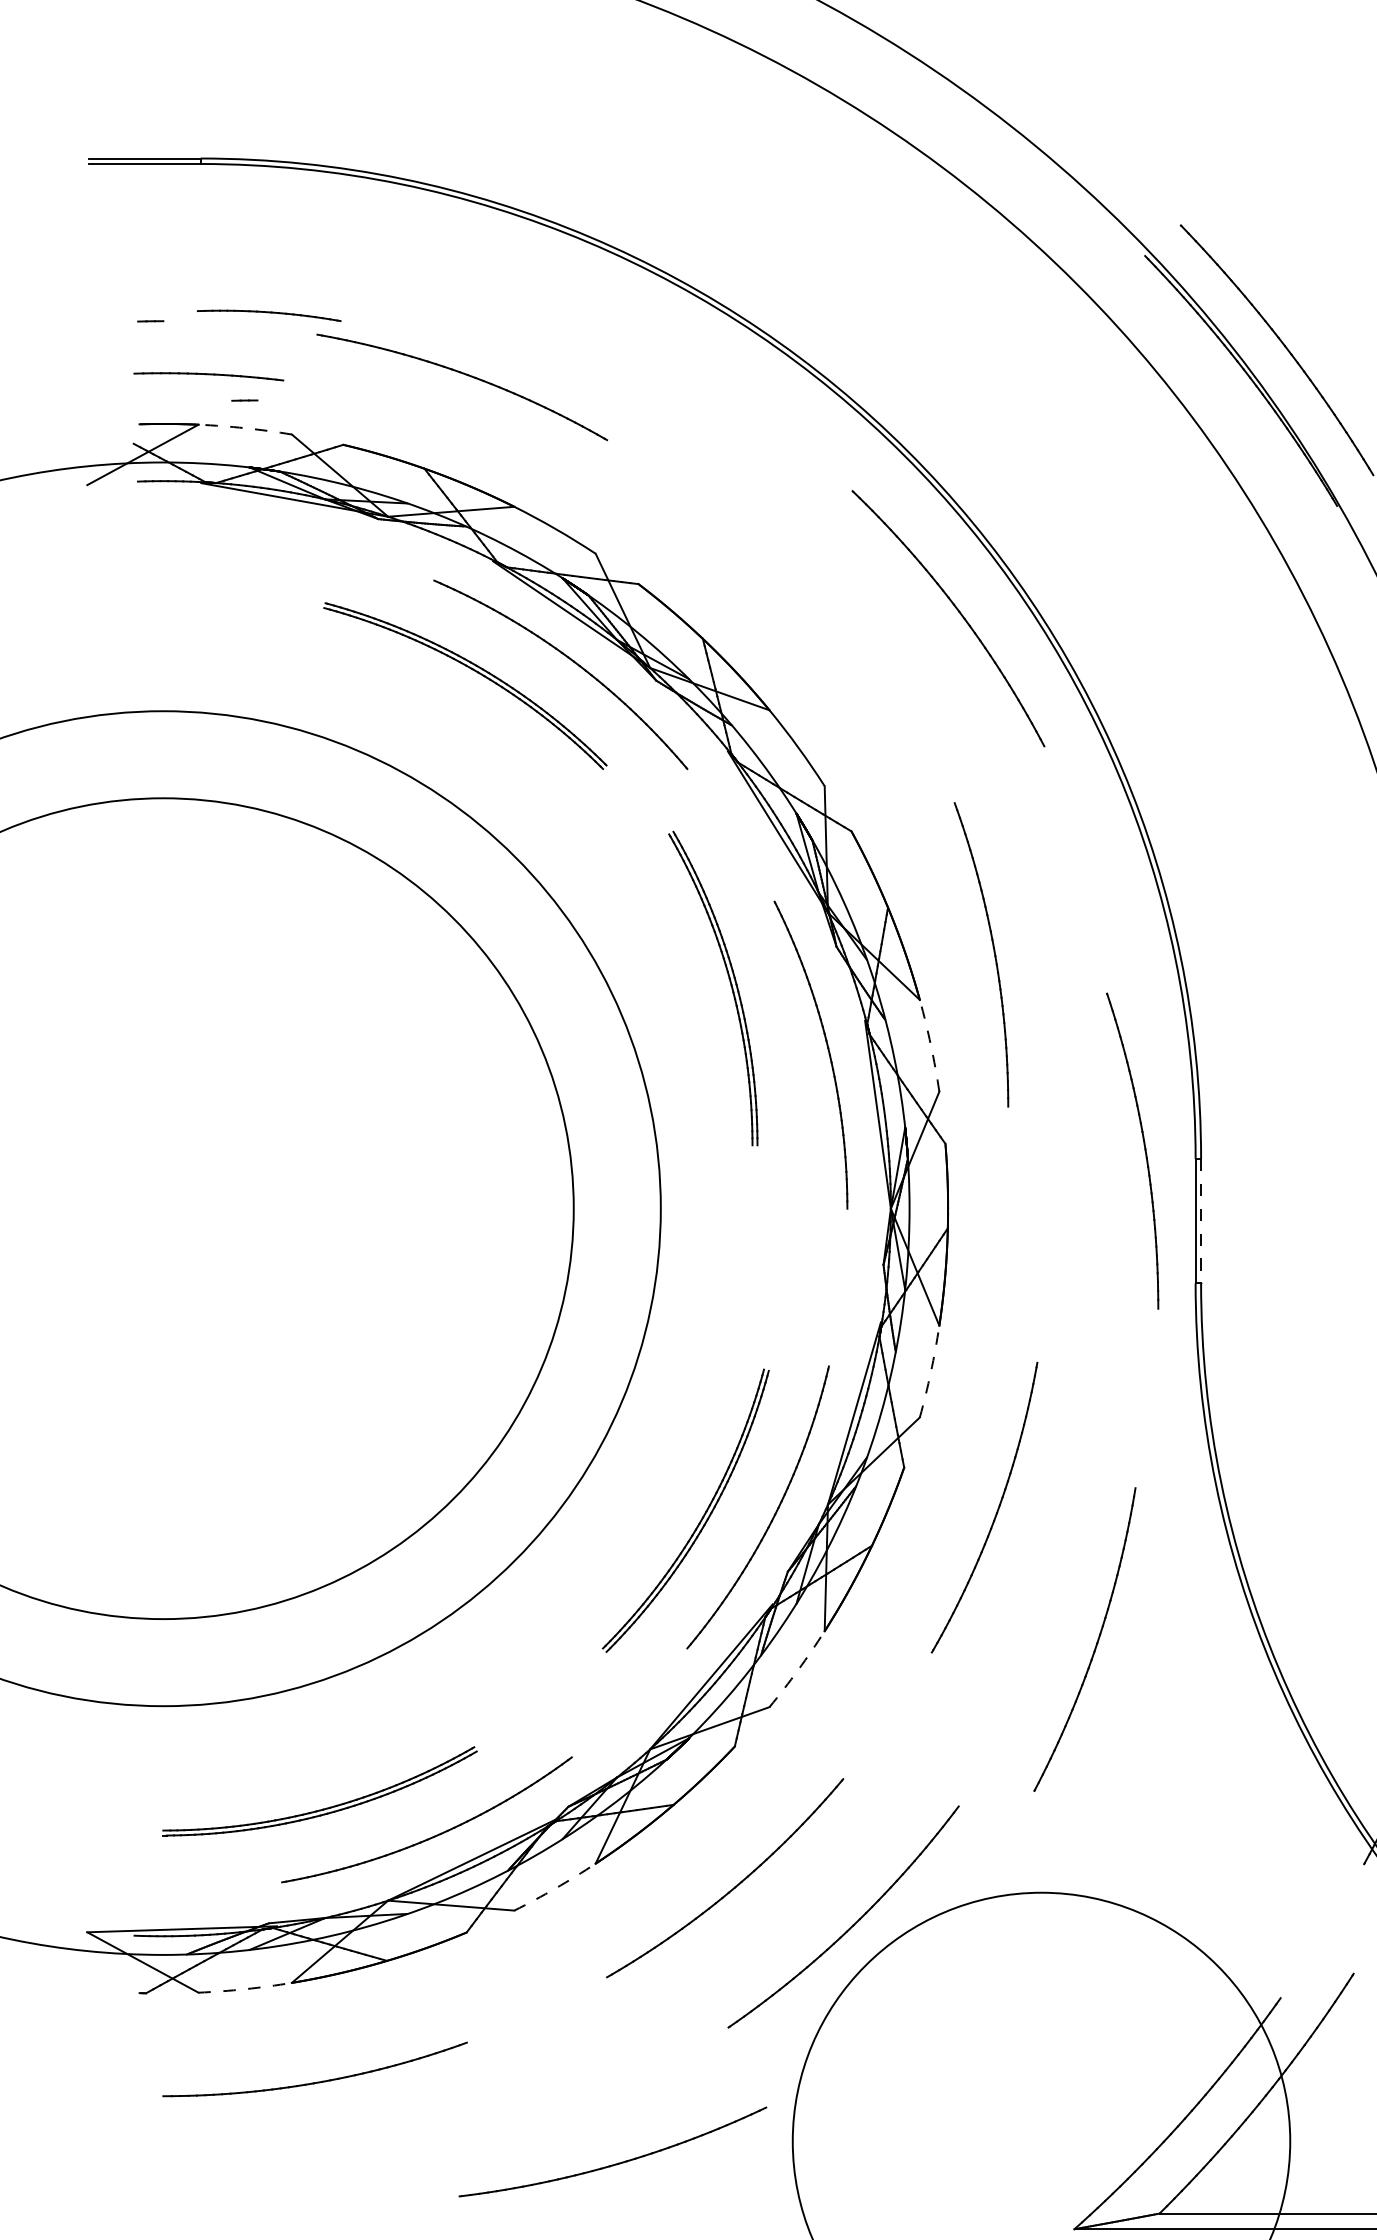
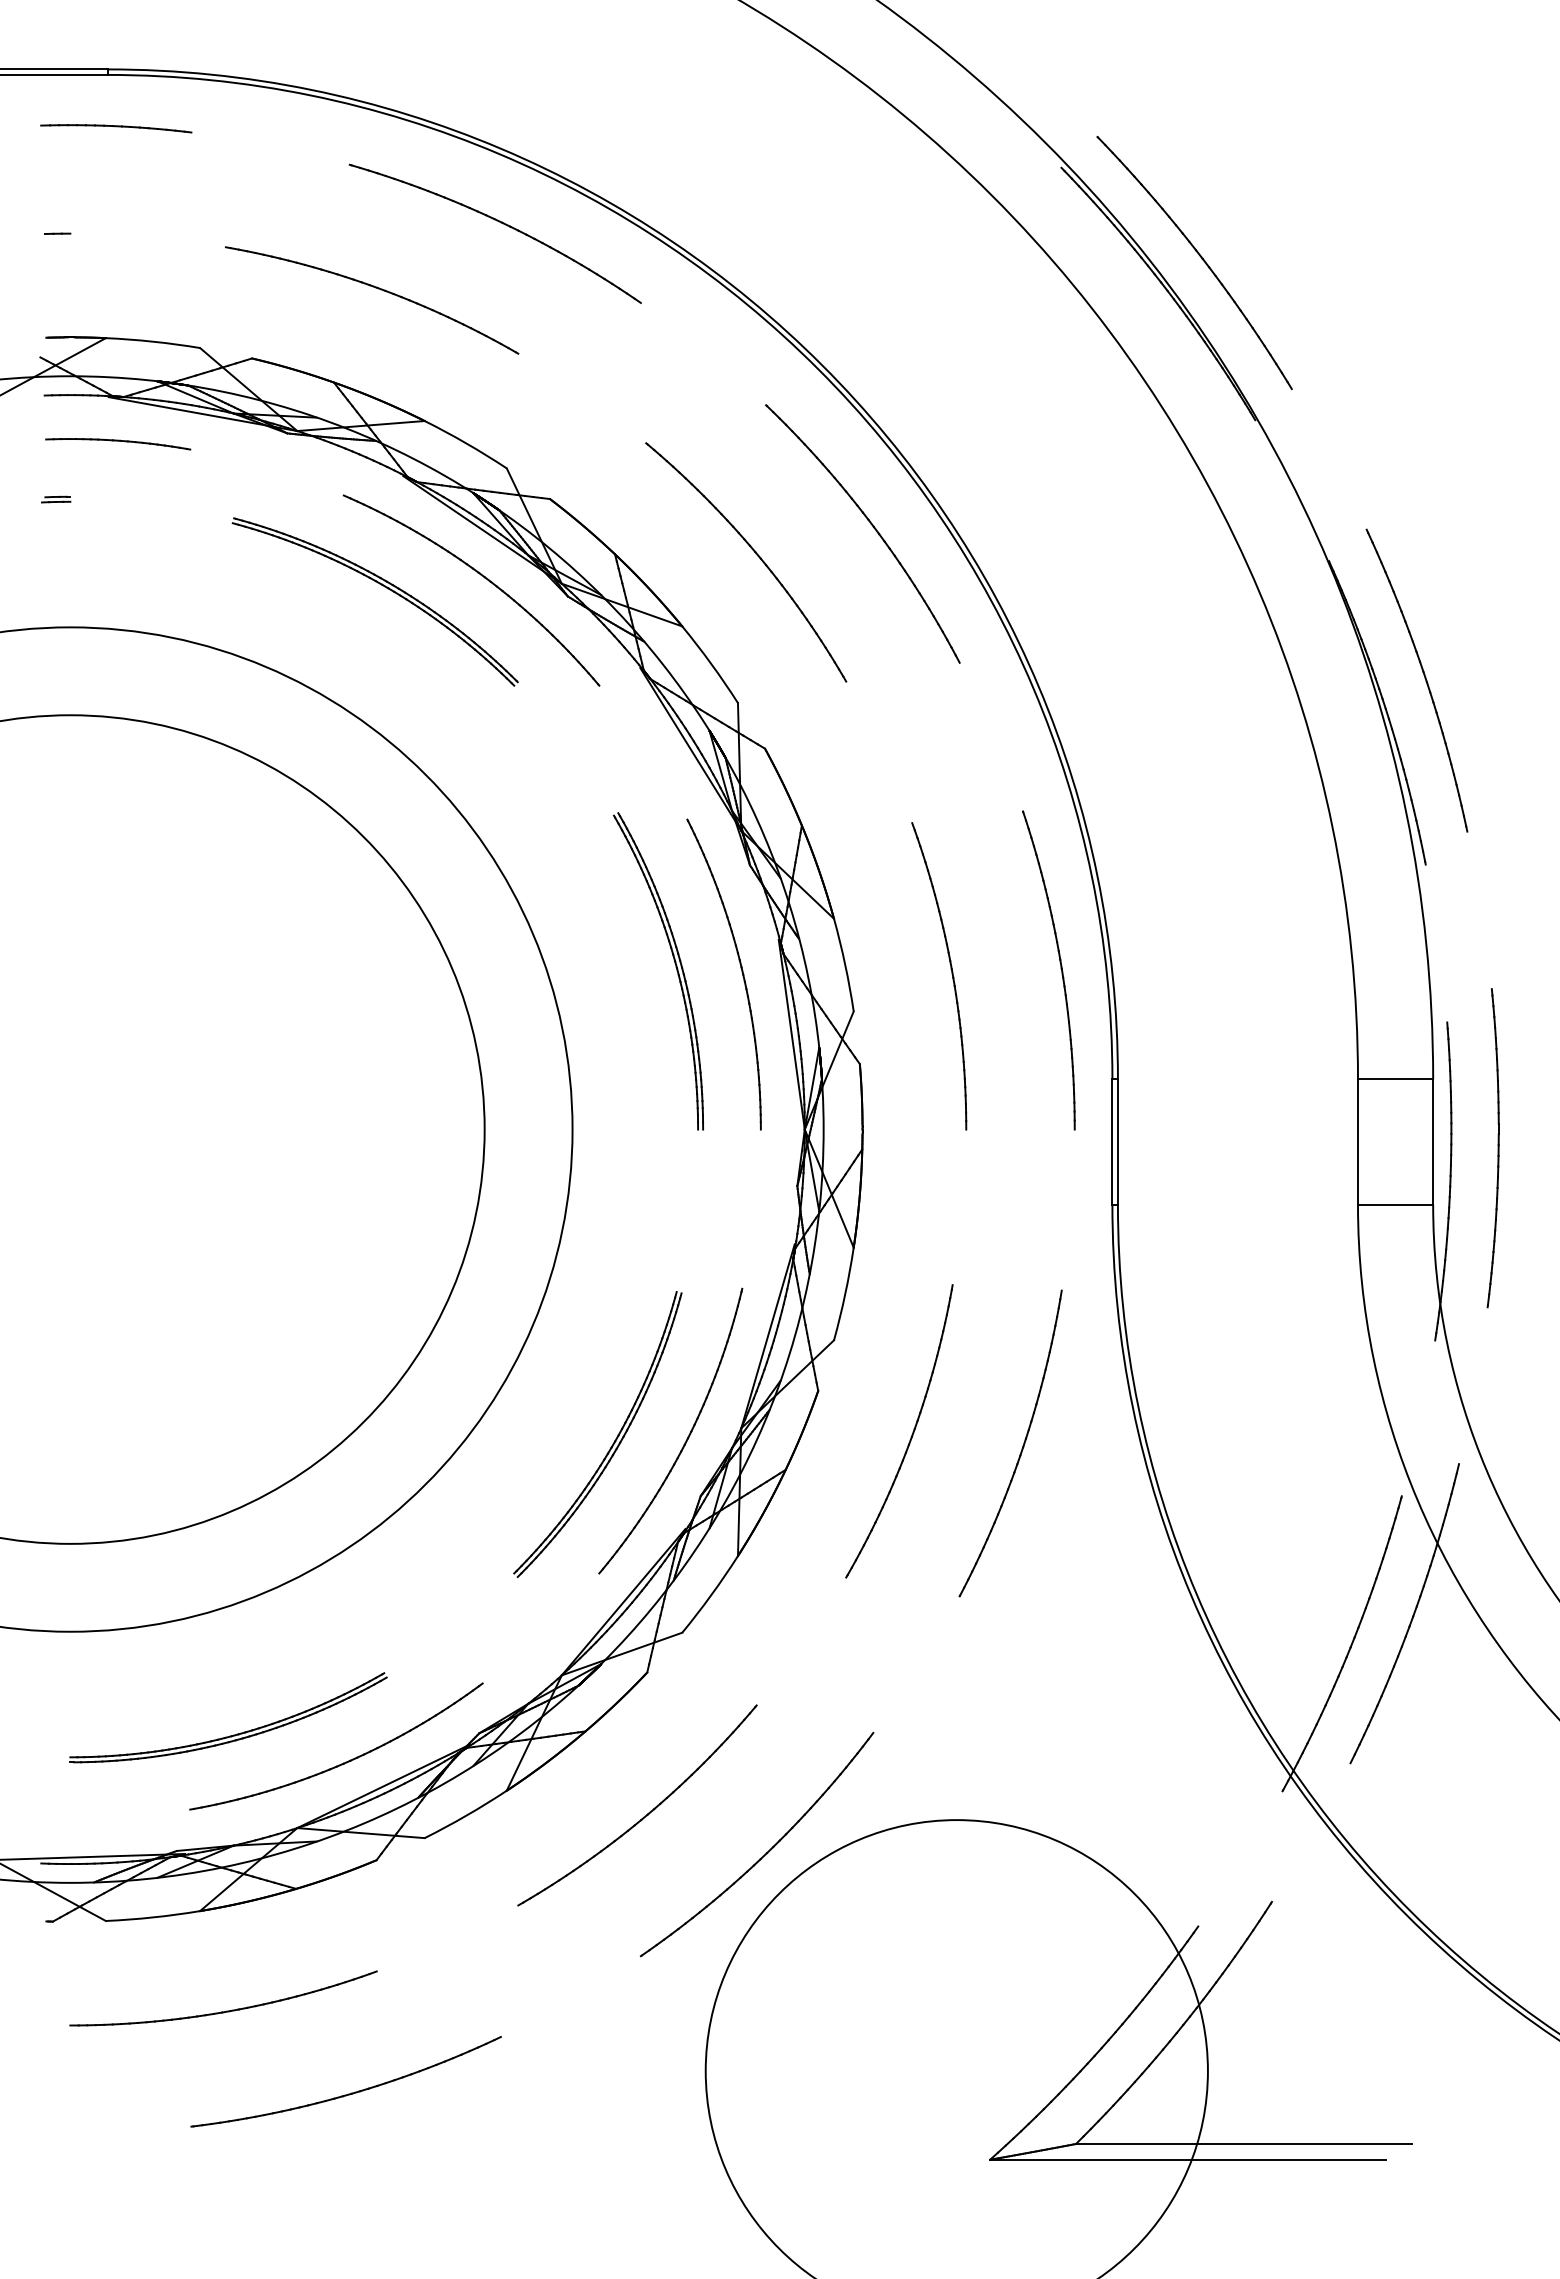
part: (588, 310) -> (499, 222), added
part: (269, 316) -> (118, 444), moved
part: (209, 376) -> (116, 128), moved
line: (244, 400) -> (152, 313), removed
arc: (245, 428) -> (153, 341), dashed -> solid
part: (149, 584) -> (56, 499), added
part: (843, 640) -> (756, 555), added
part: (993, 953) -> (951, 974), moved
part: (730, 984) -> (675, 967), moved
arc: (931, 1045) -> (845, 964), dashed -> solid
part: (1144, 1149) -> (1060, 968), moved
line: (1200, 1221) -> (1117, 1142), dashed -> solid
arc: (931, 1372) -> (845, 1294), dashed -> solid
part: (1095, 1644) -> (1021, 1448), moved
arc: (798, 1670) -> (711, 1595), dashed -> solid
arc: (555, 1888) -> (466, 1815), dashed -> solid
arc: (245, 1989) -> (153, 1917), dashed -> solid
part: (615, 2163) -> (348, 2093), moved

